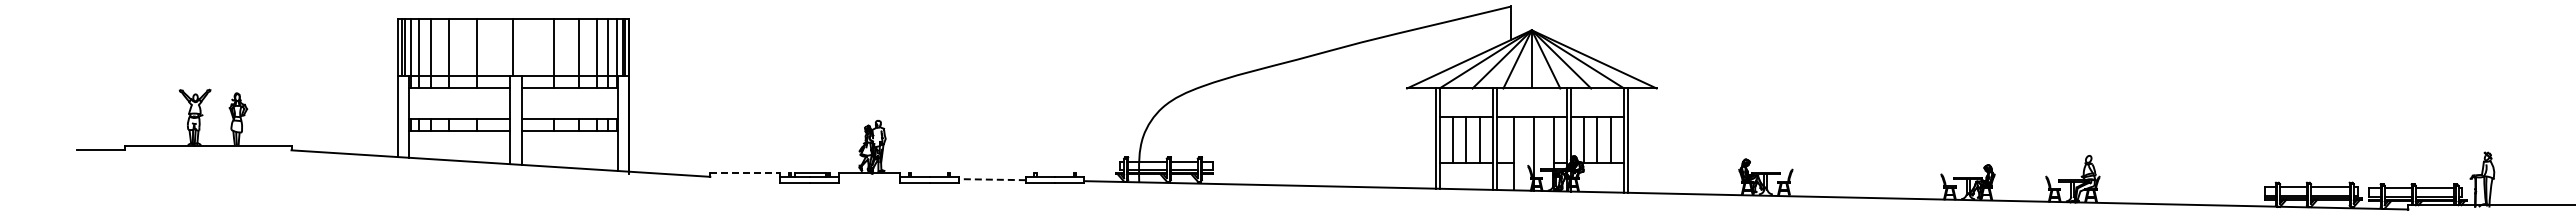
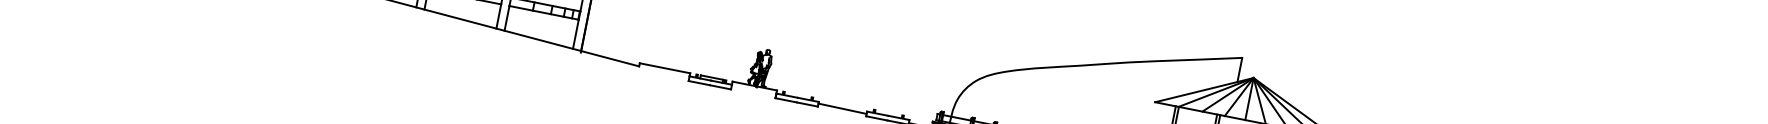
line: (745, 172) -> (665, 68), dashed -> solid
line: (991, 179) -> (841, 108), dashed -> solid

